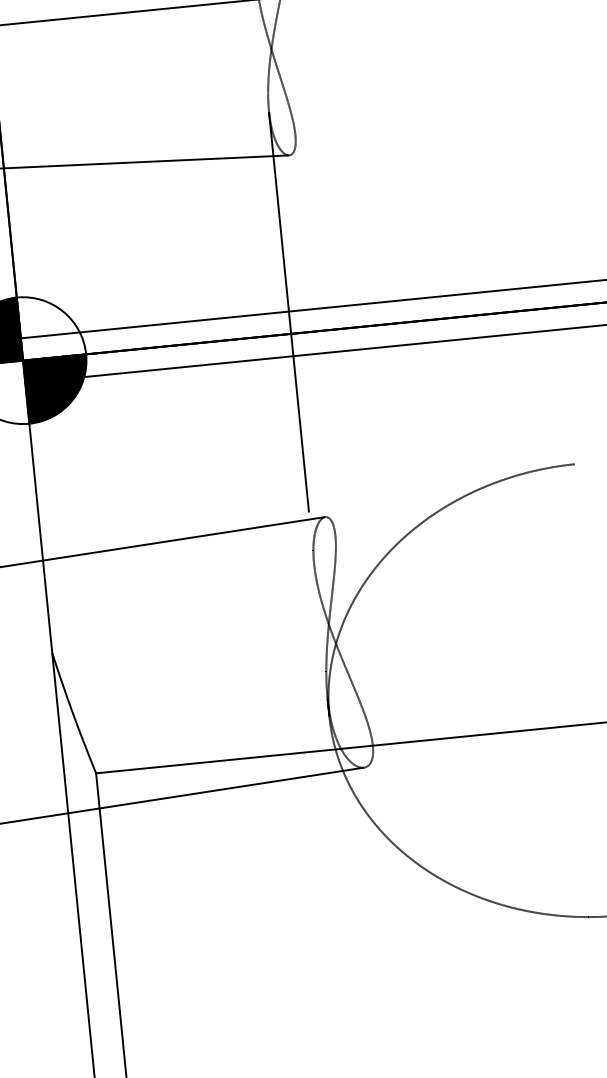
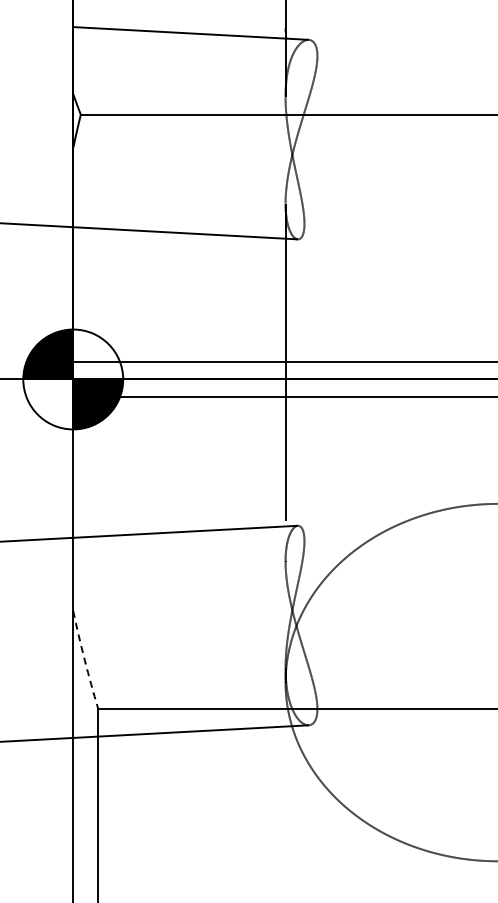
arc: (72, 714) -> (84, 660), solid -> dashed

